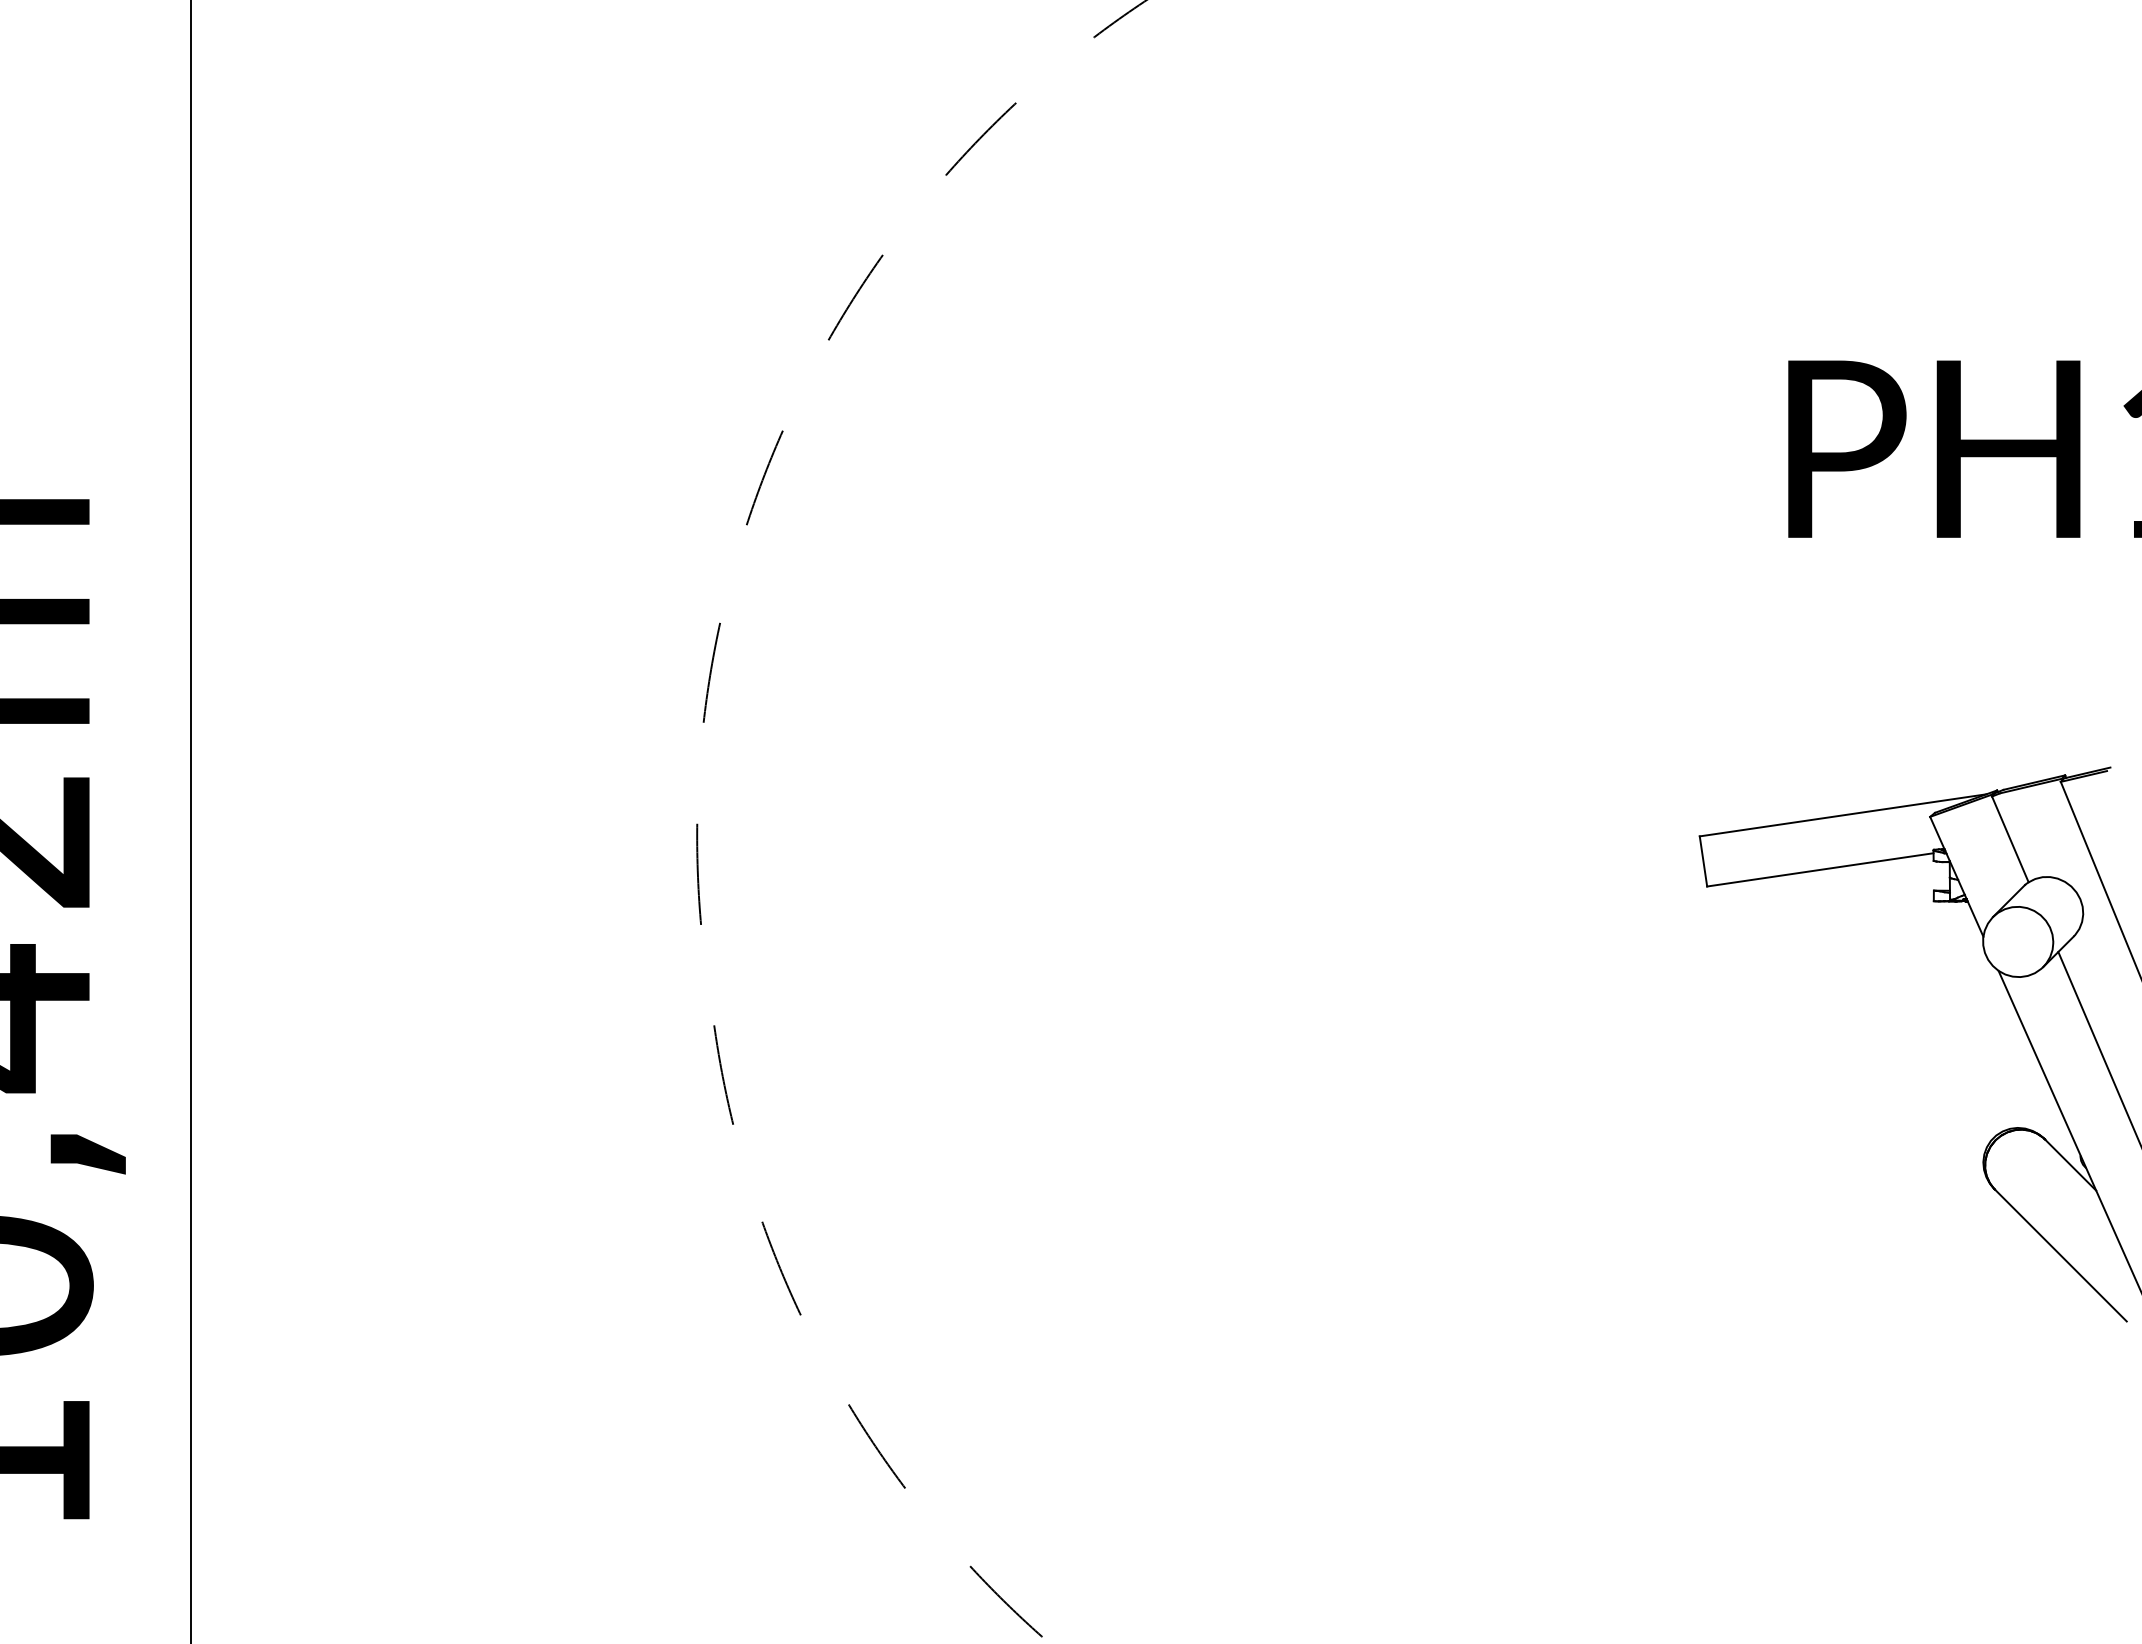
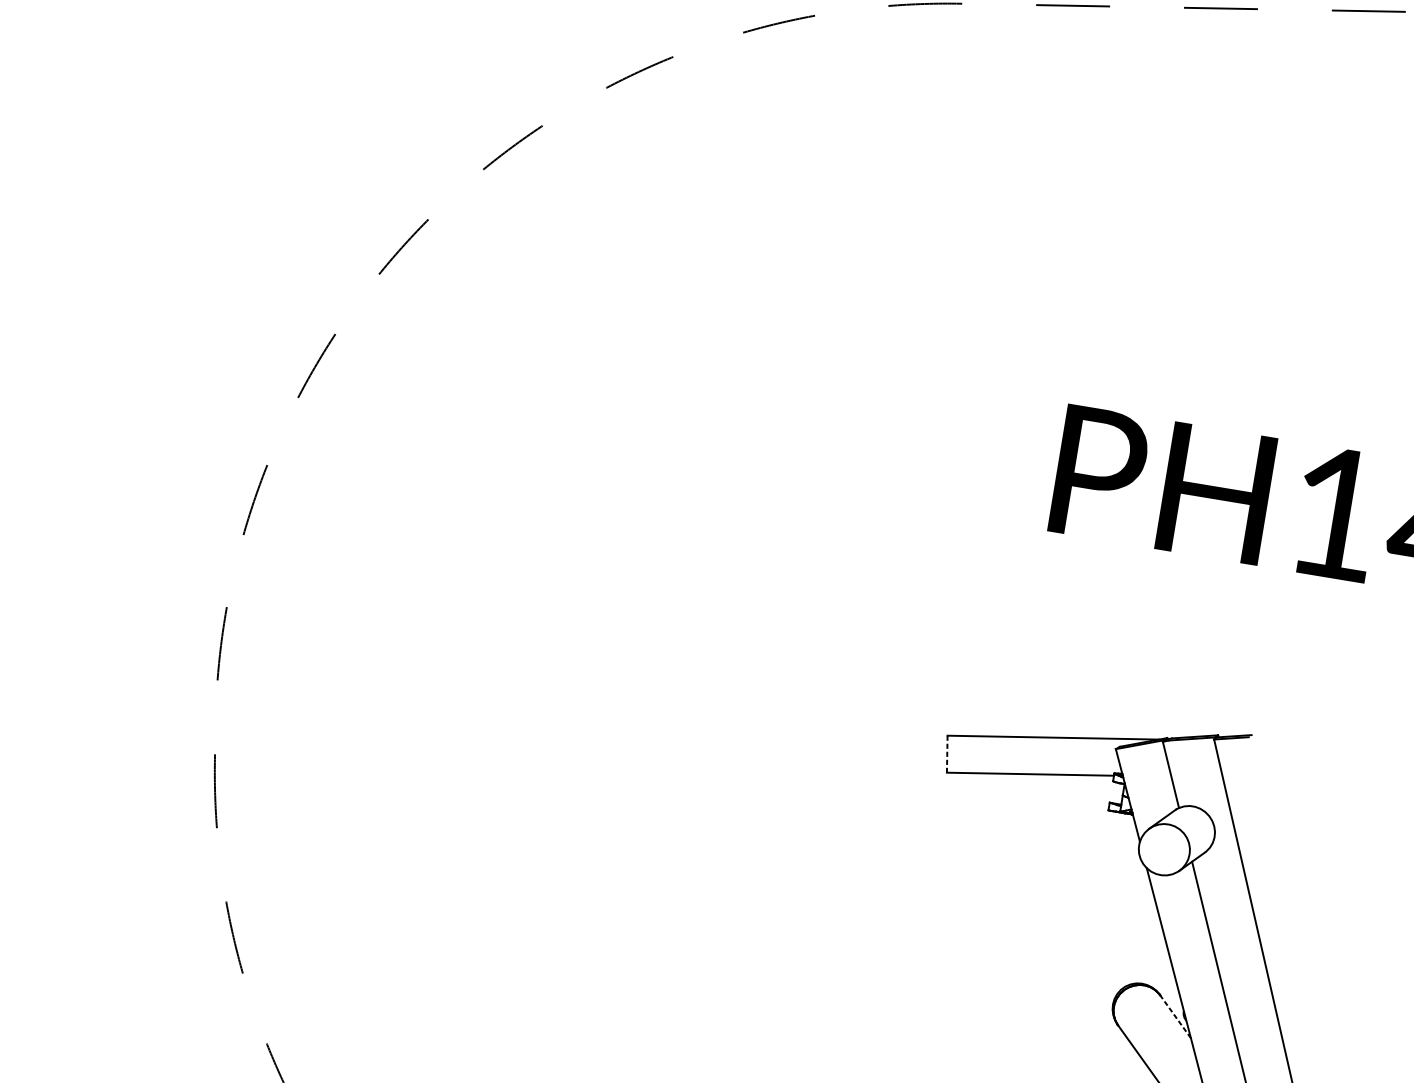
line: (1703, 861) -> (947, 754), solid -> dashed
line: (2070, 1164) -> (1175, 1016), solid -> dashed

